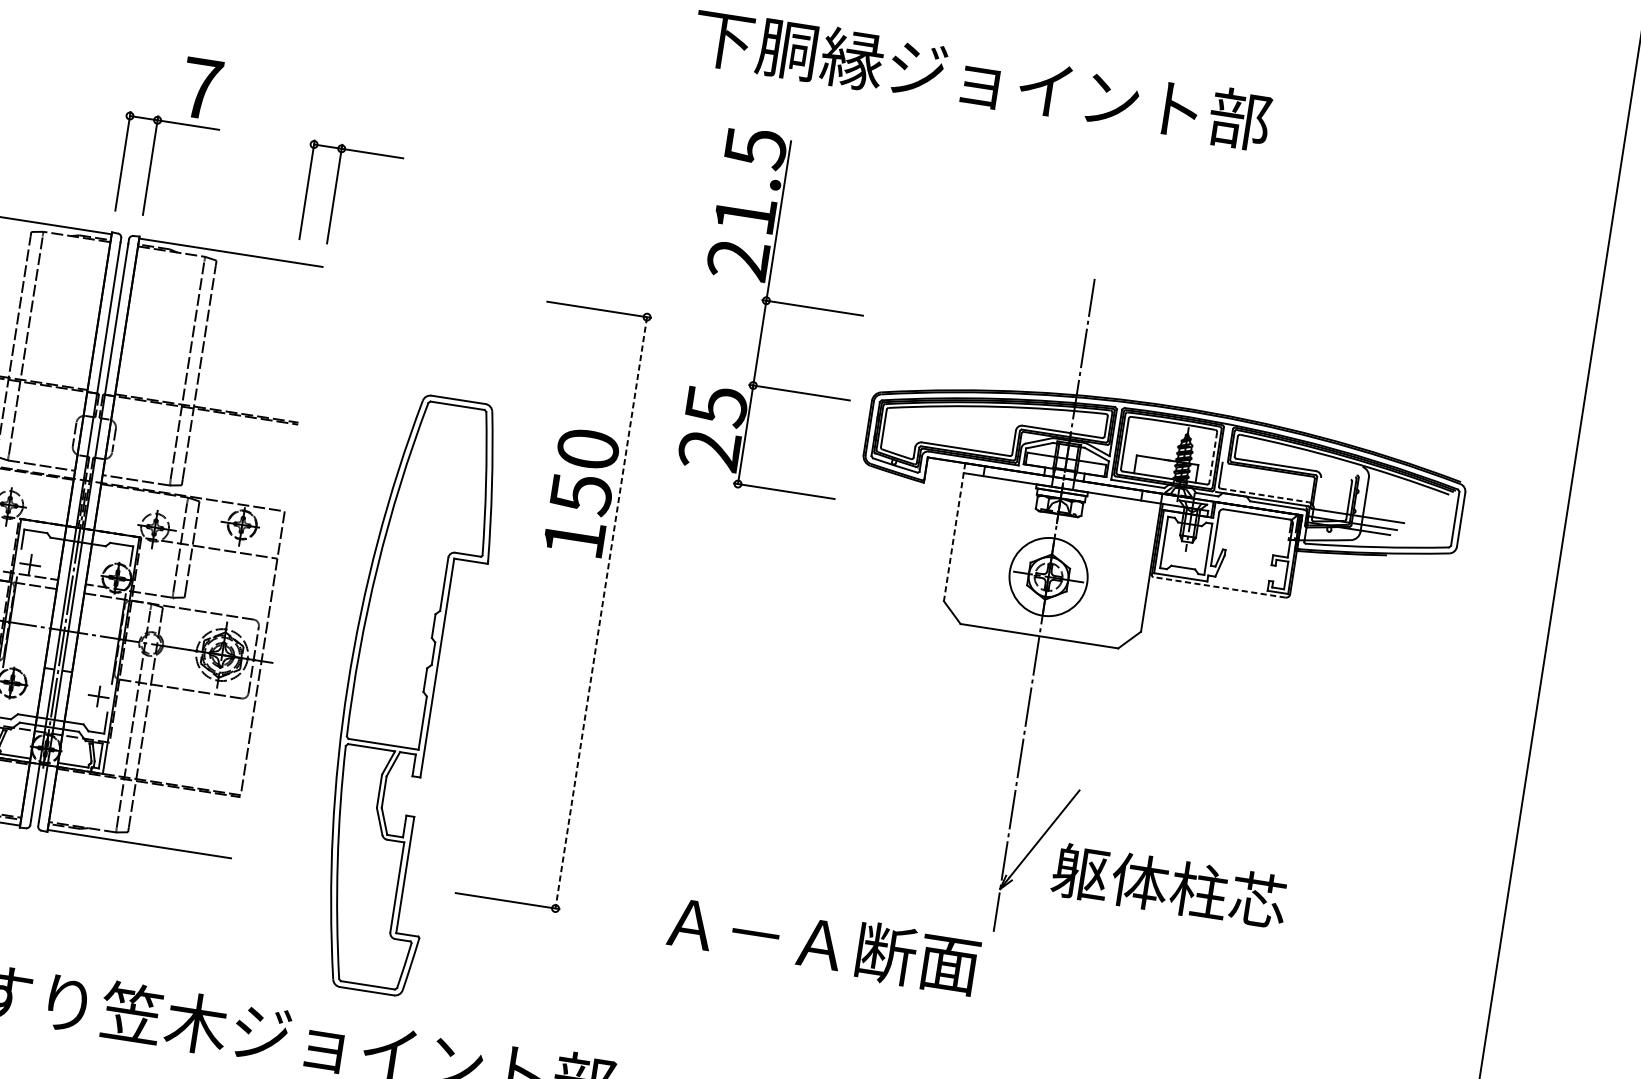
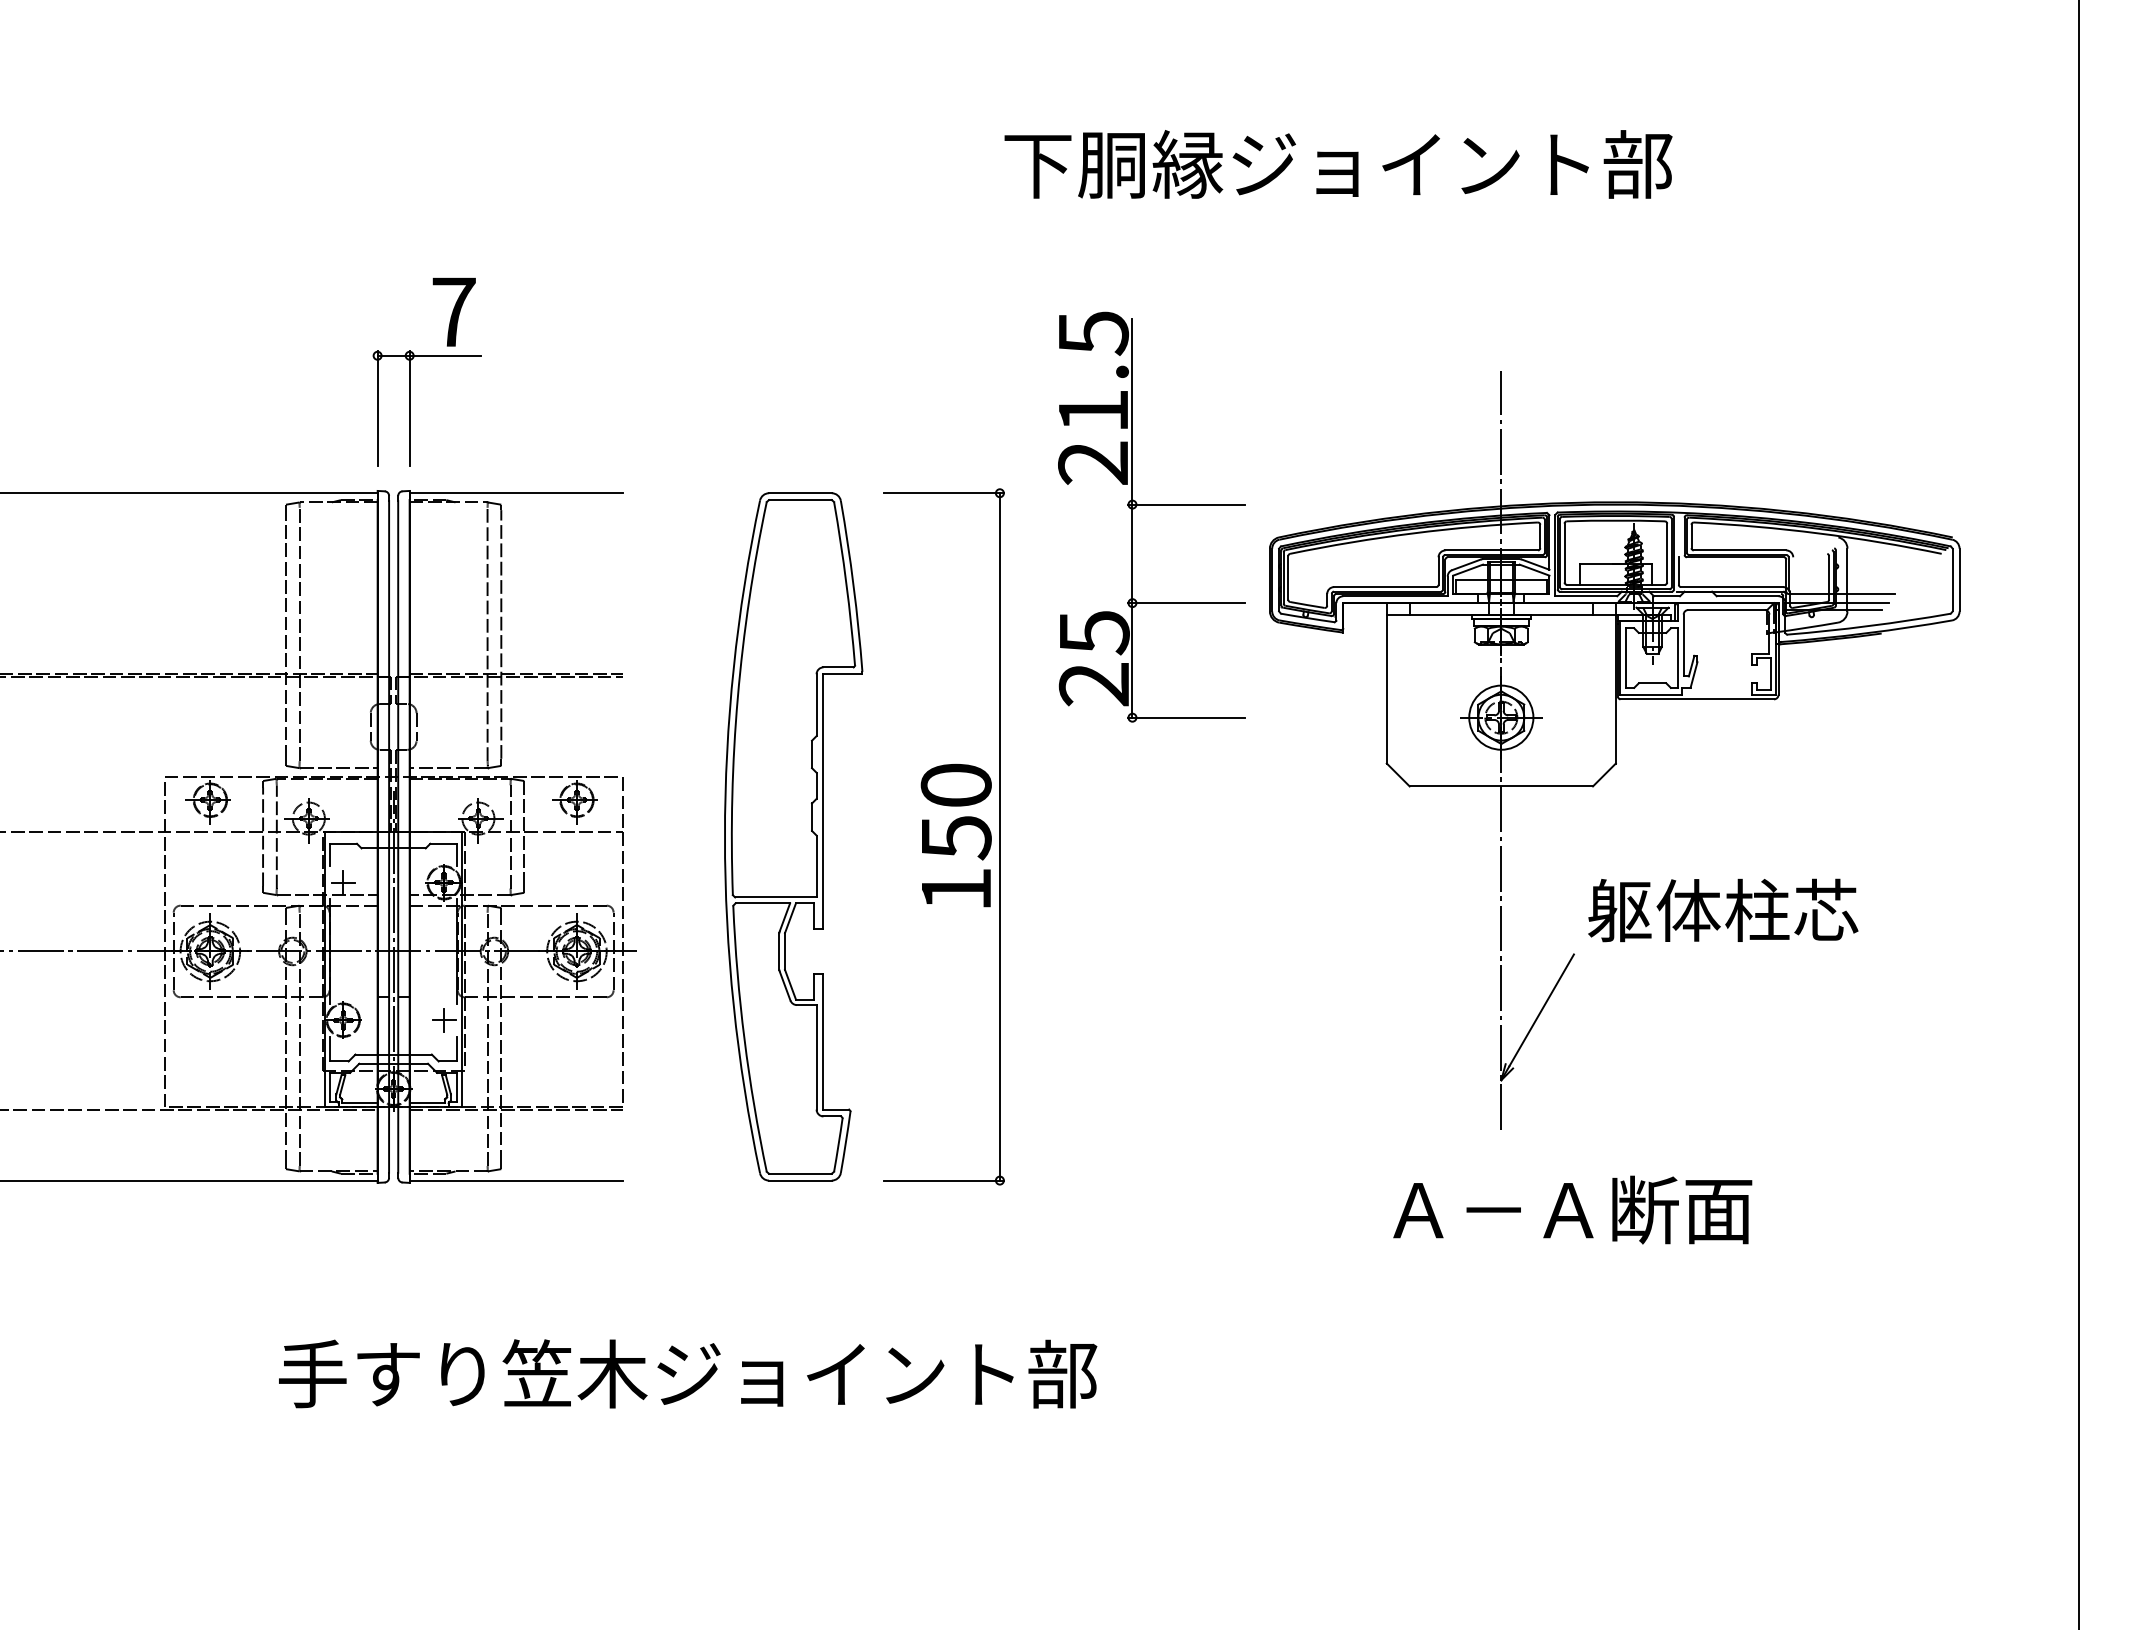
part: (335, 194) -> (624, 408), removed
part: (782, 304) -> (1151, 505), moved
line: (1213, 457) -> (1667, 553), dashed -> solid
text: (580, 492) -> (955, 835), moved
line: (1264, 495) -> (1732, 587), dashed -> solid
line: (954, 532) -> (1386, 683), dashed -> solid
circle: (1048, 576) -> (1501, 717), size x0.71
line: (1219, 587) -> (1697, 699), dashed -> solid
line: (601, 612) -> (999, 836), dashed -> solid
part: (406, 694) -> (793, 836), moved
text: (1169, 886) -> (1723, 910), moved
text: (823, 943) -> (1572, 1209), moved

